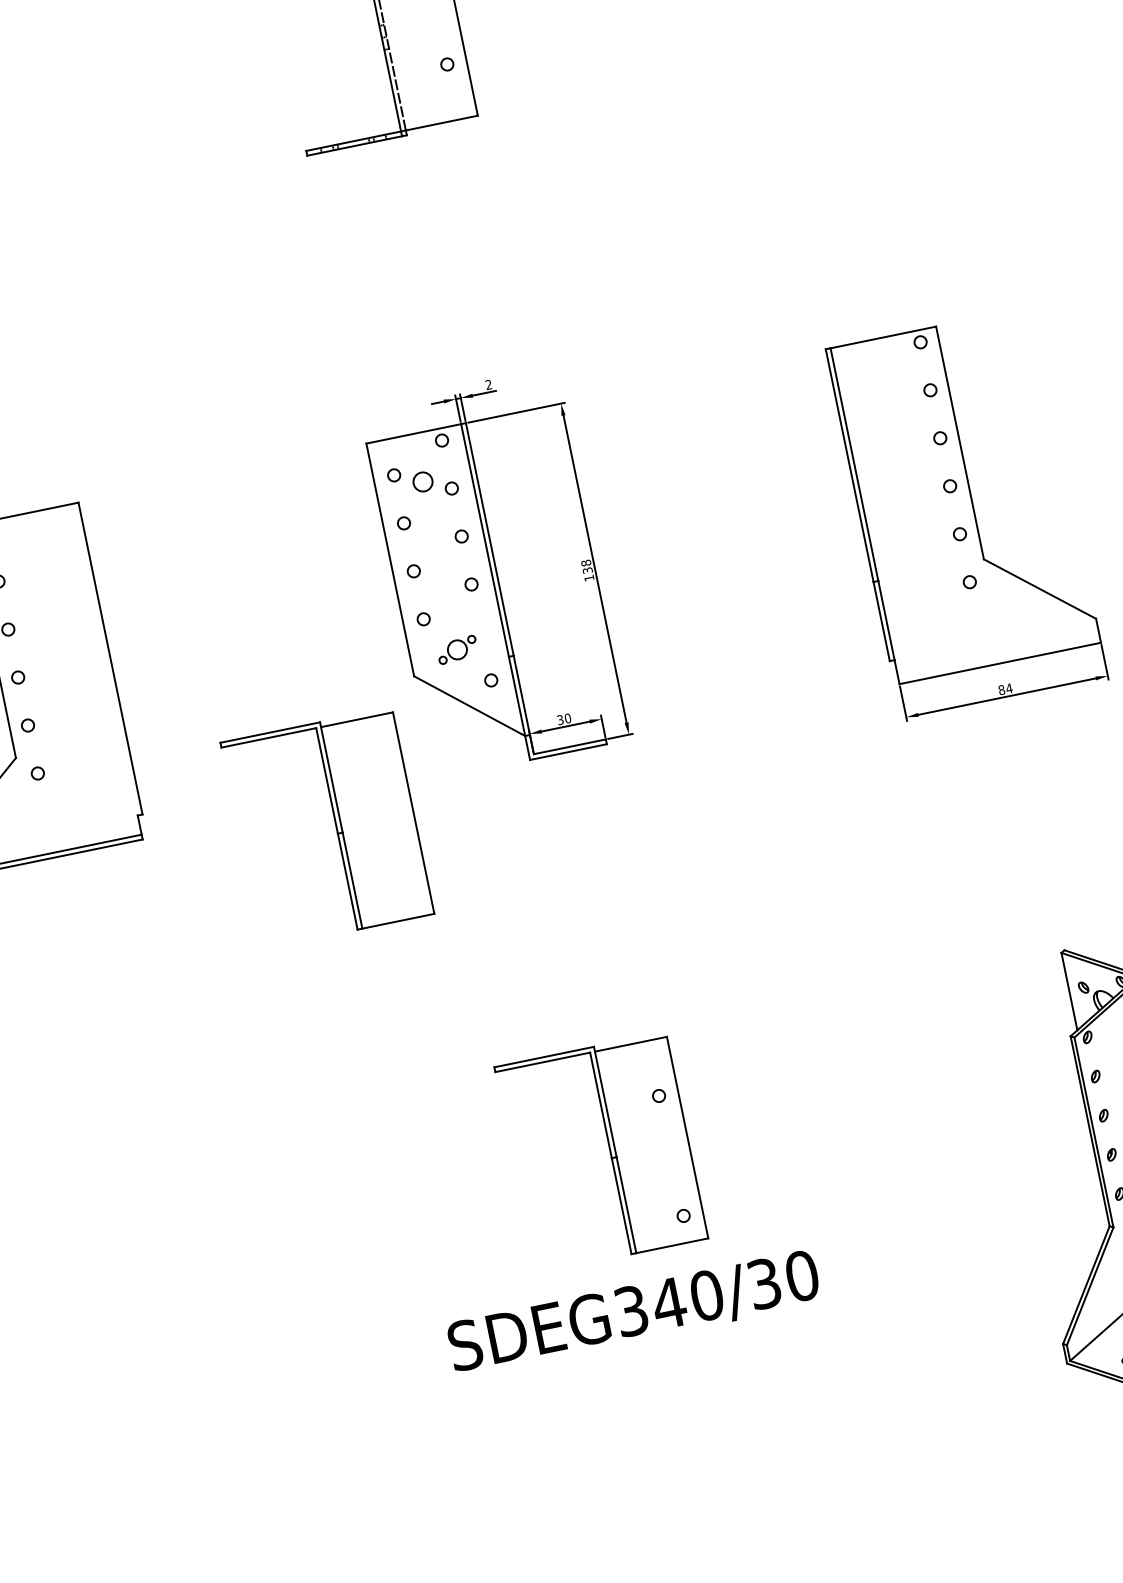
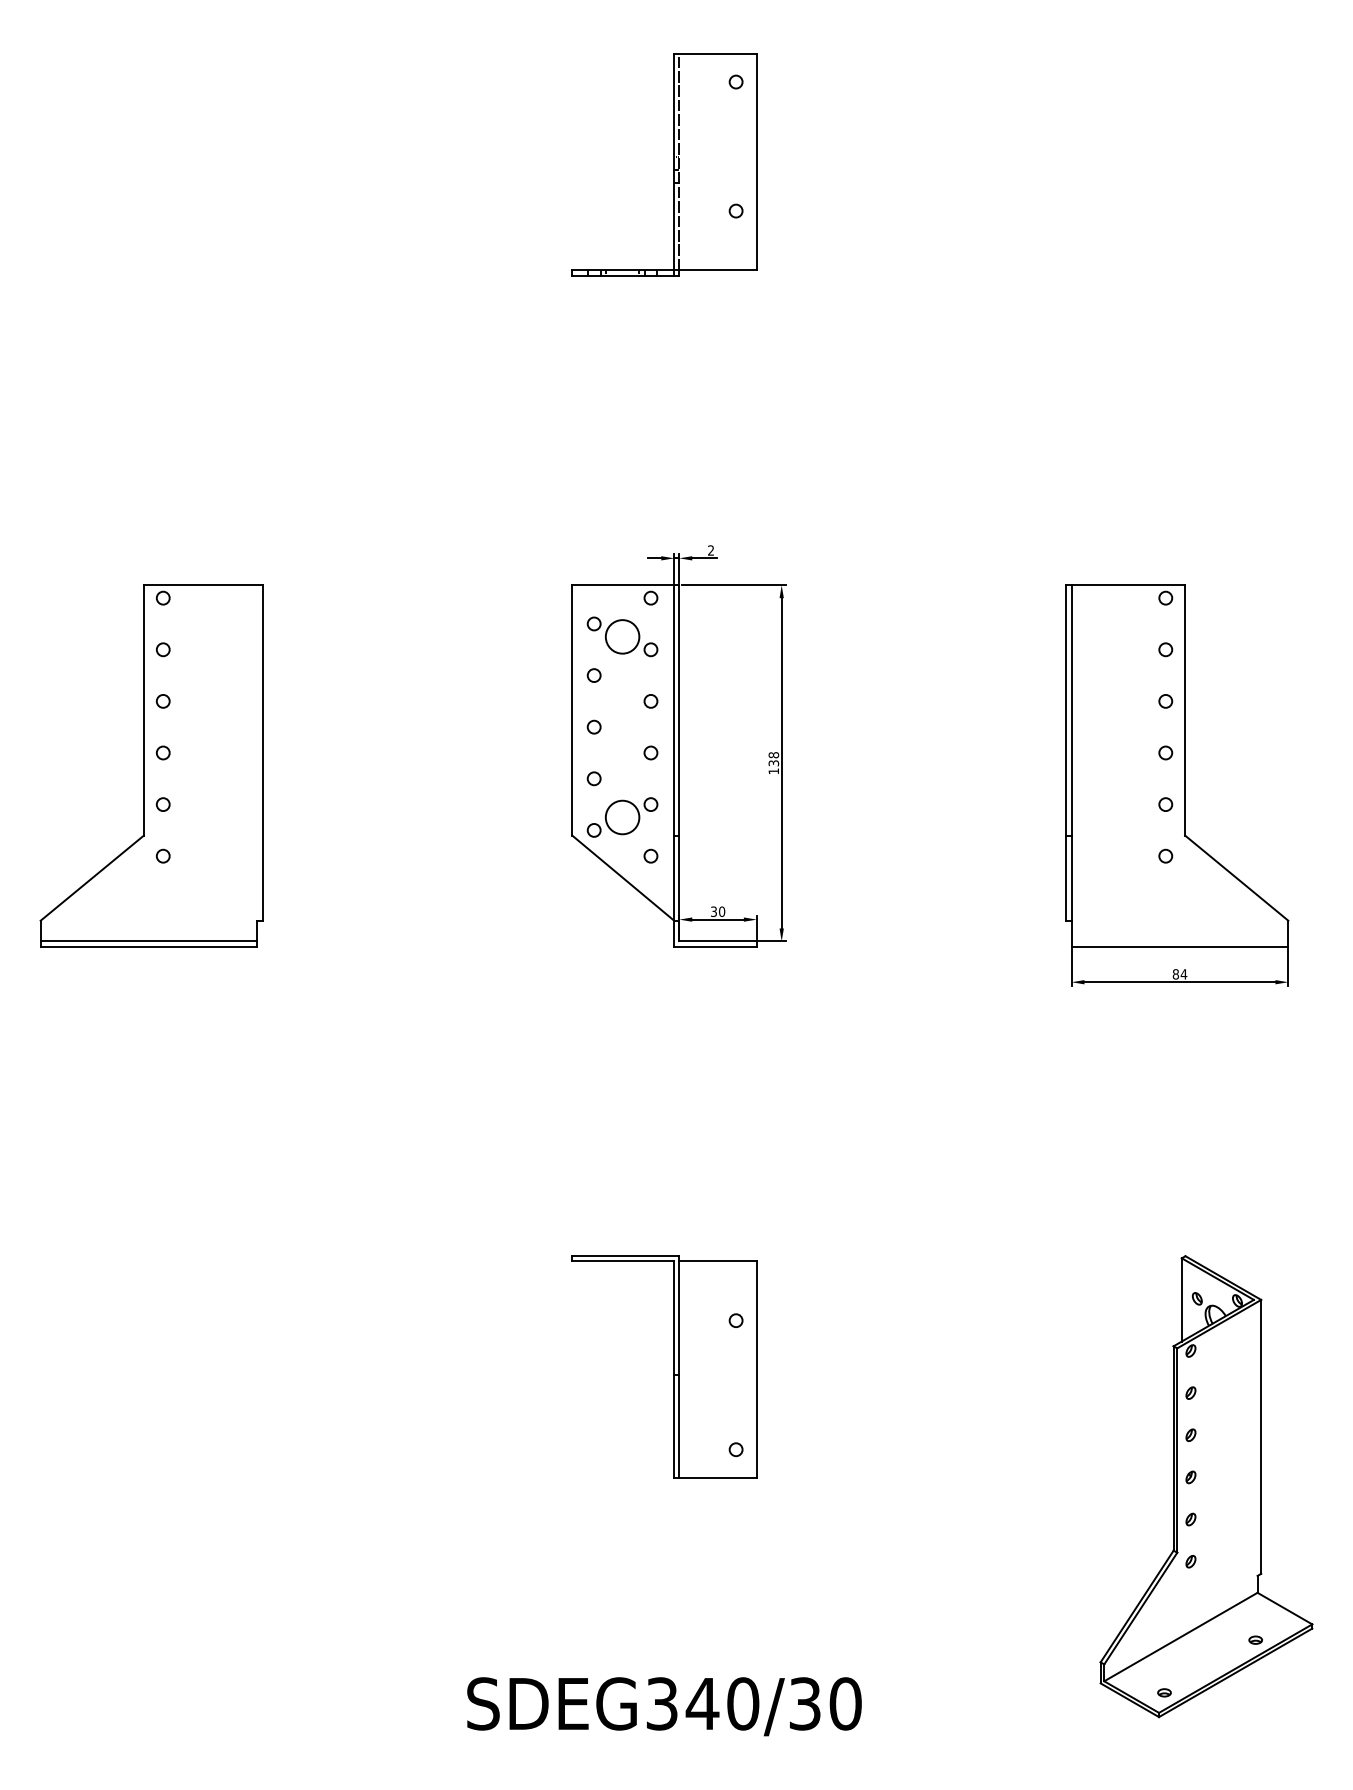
circle: (422, 481) -> (622, 636), size x1.67
part: (457, 649) -> (622, 817), size x1.67
part: (335, 826) -> (459, 973), removed
text: (634, 1313) -> (664, 1706), moved

